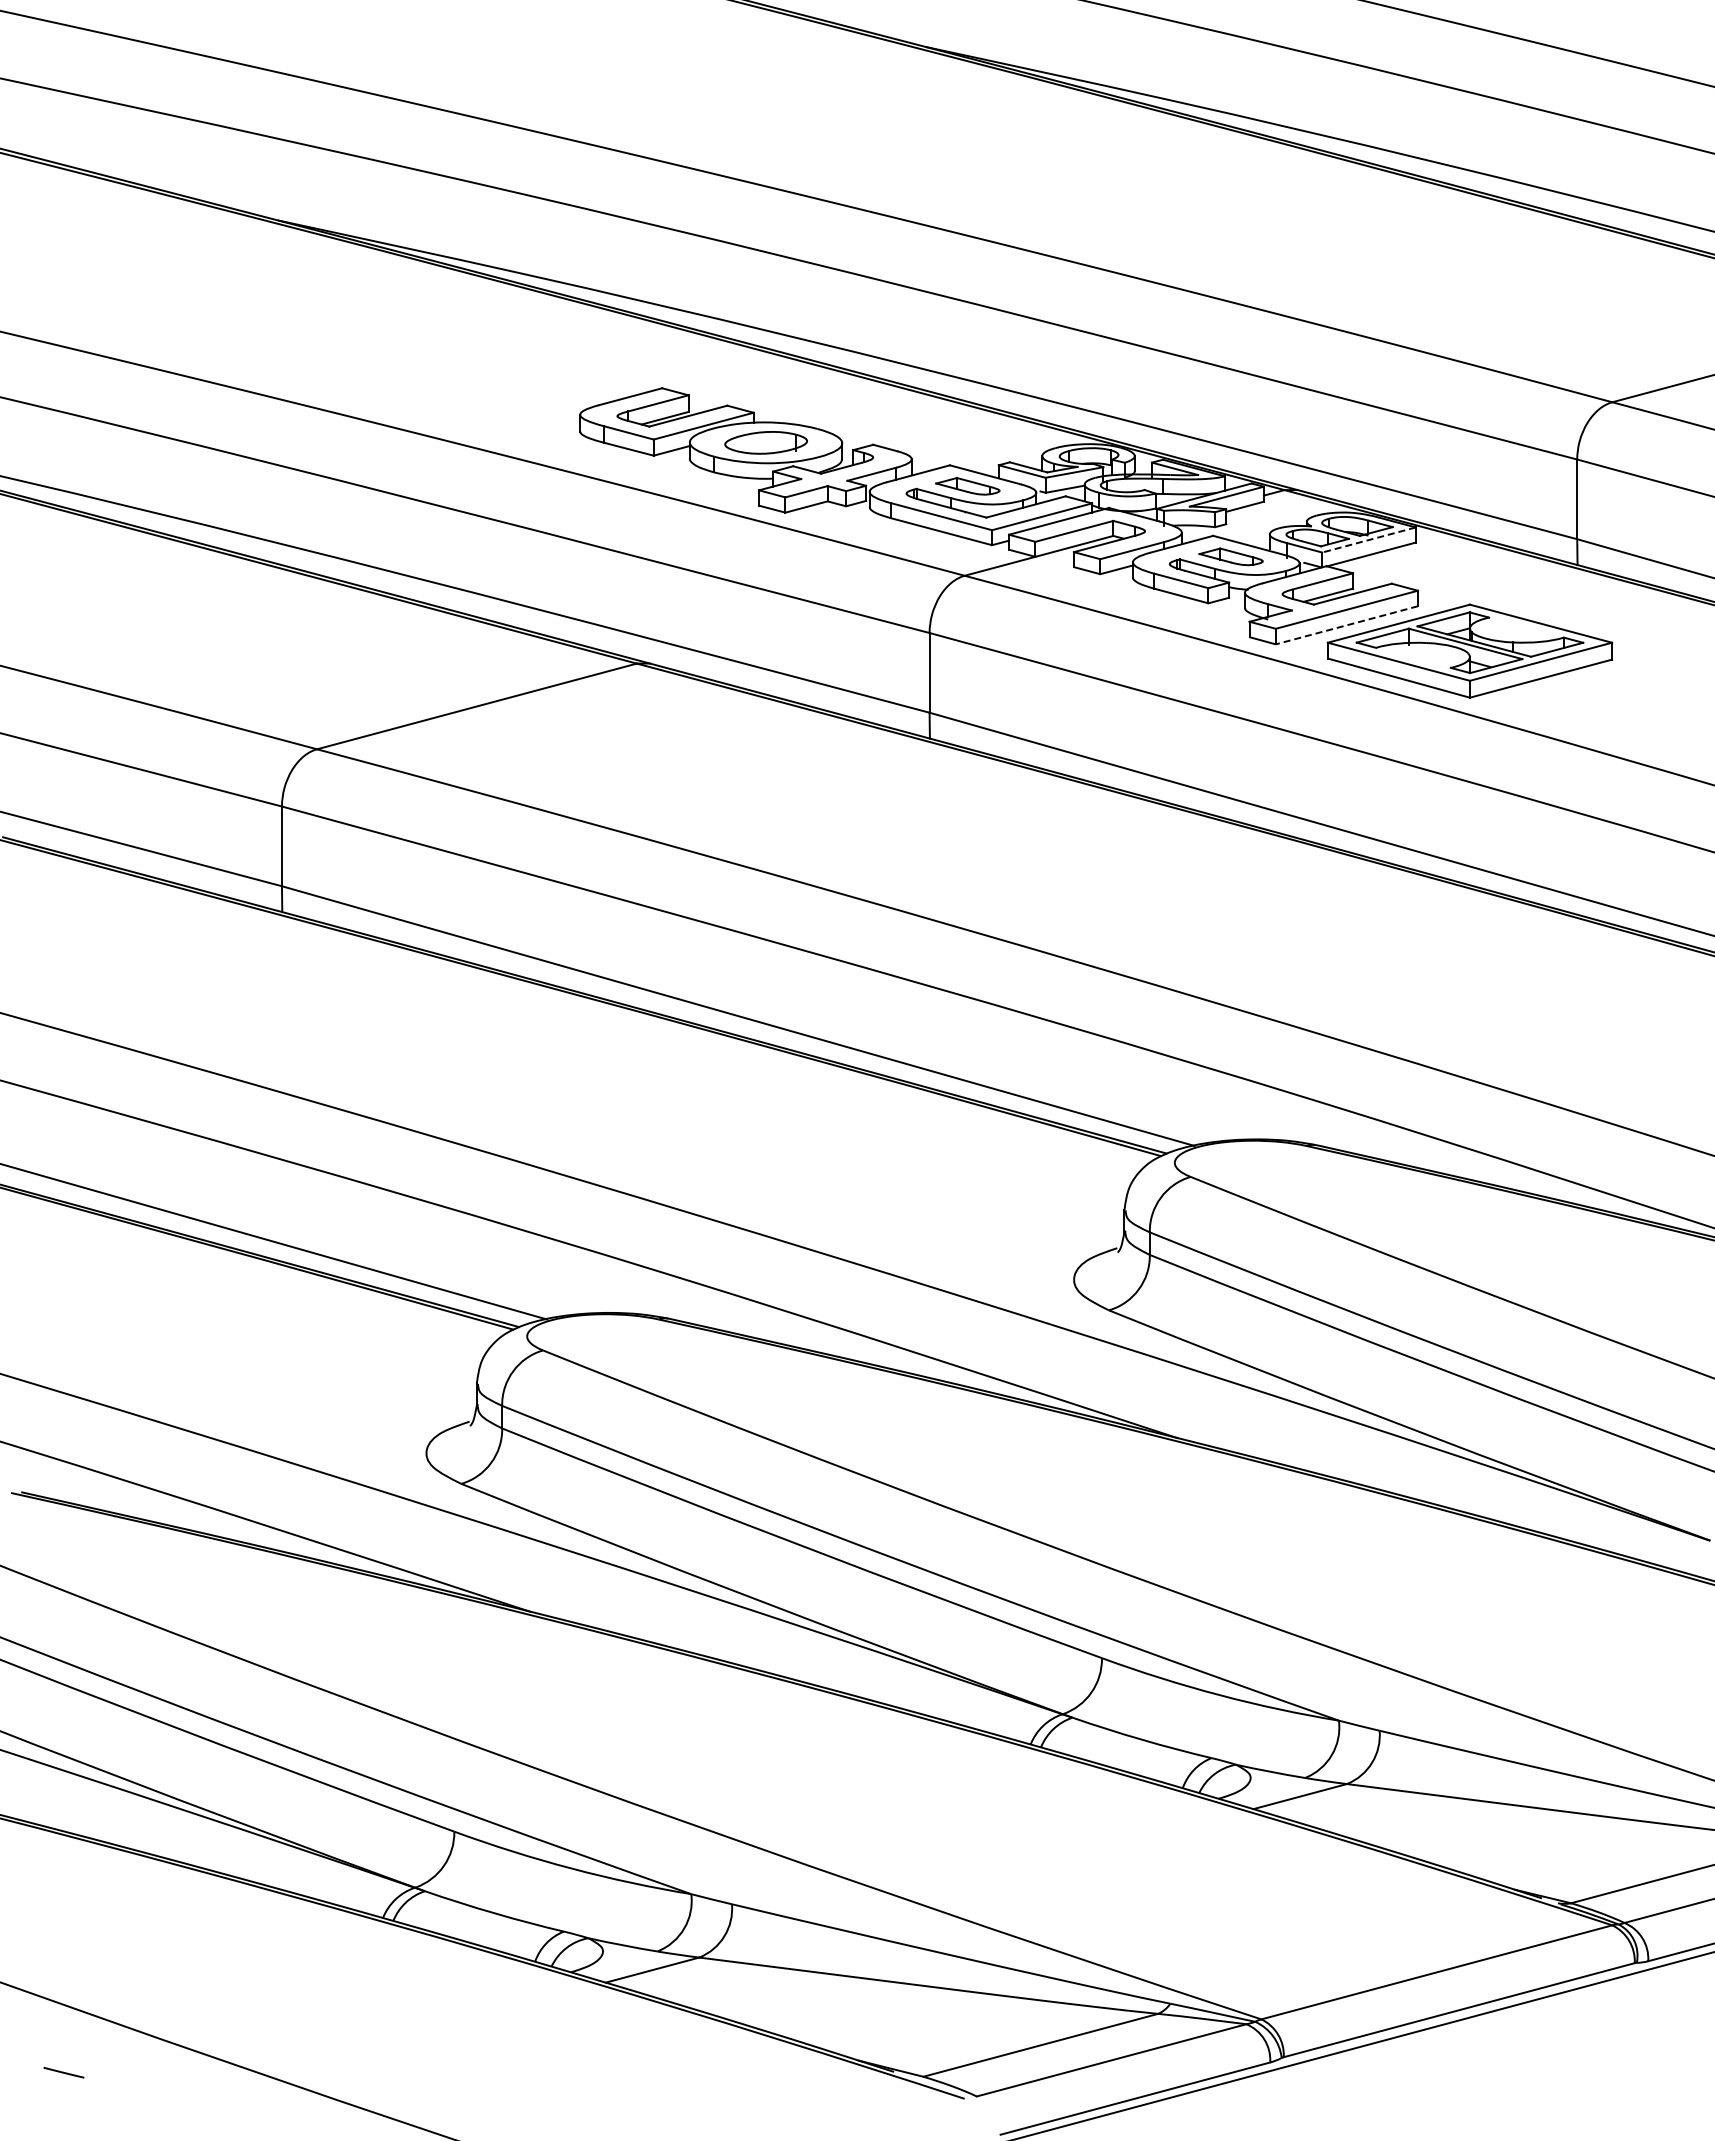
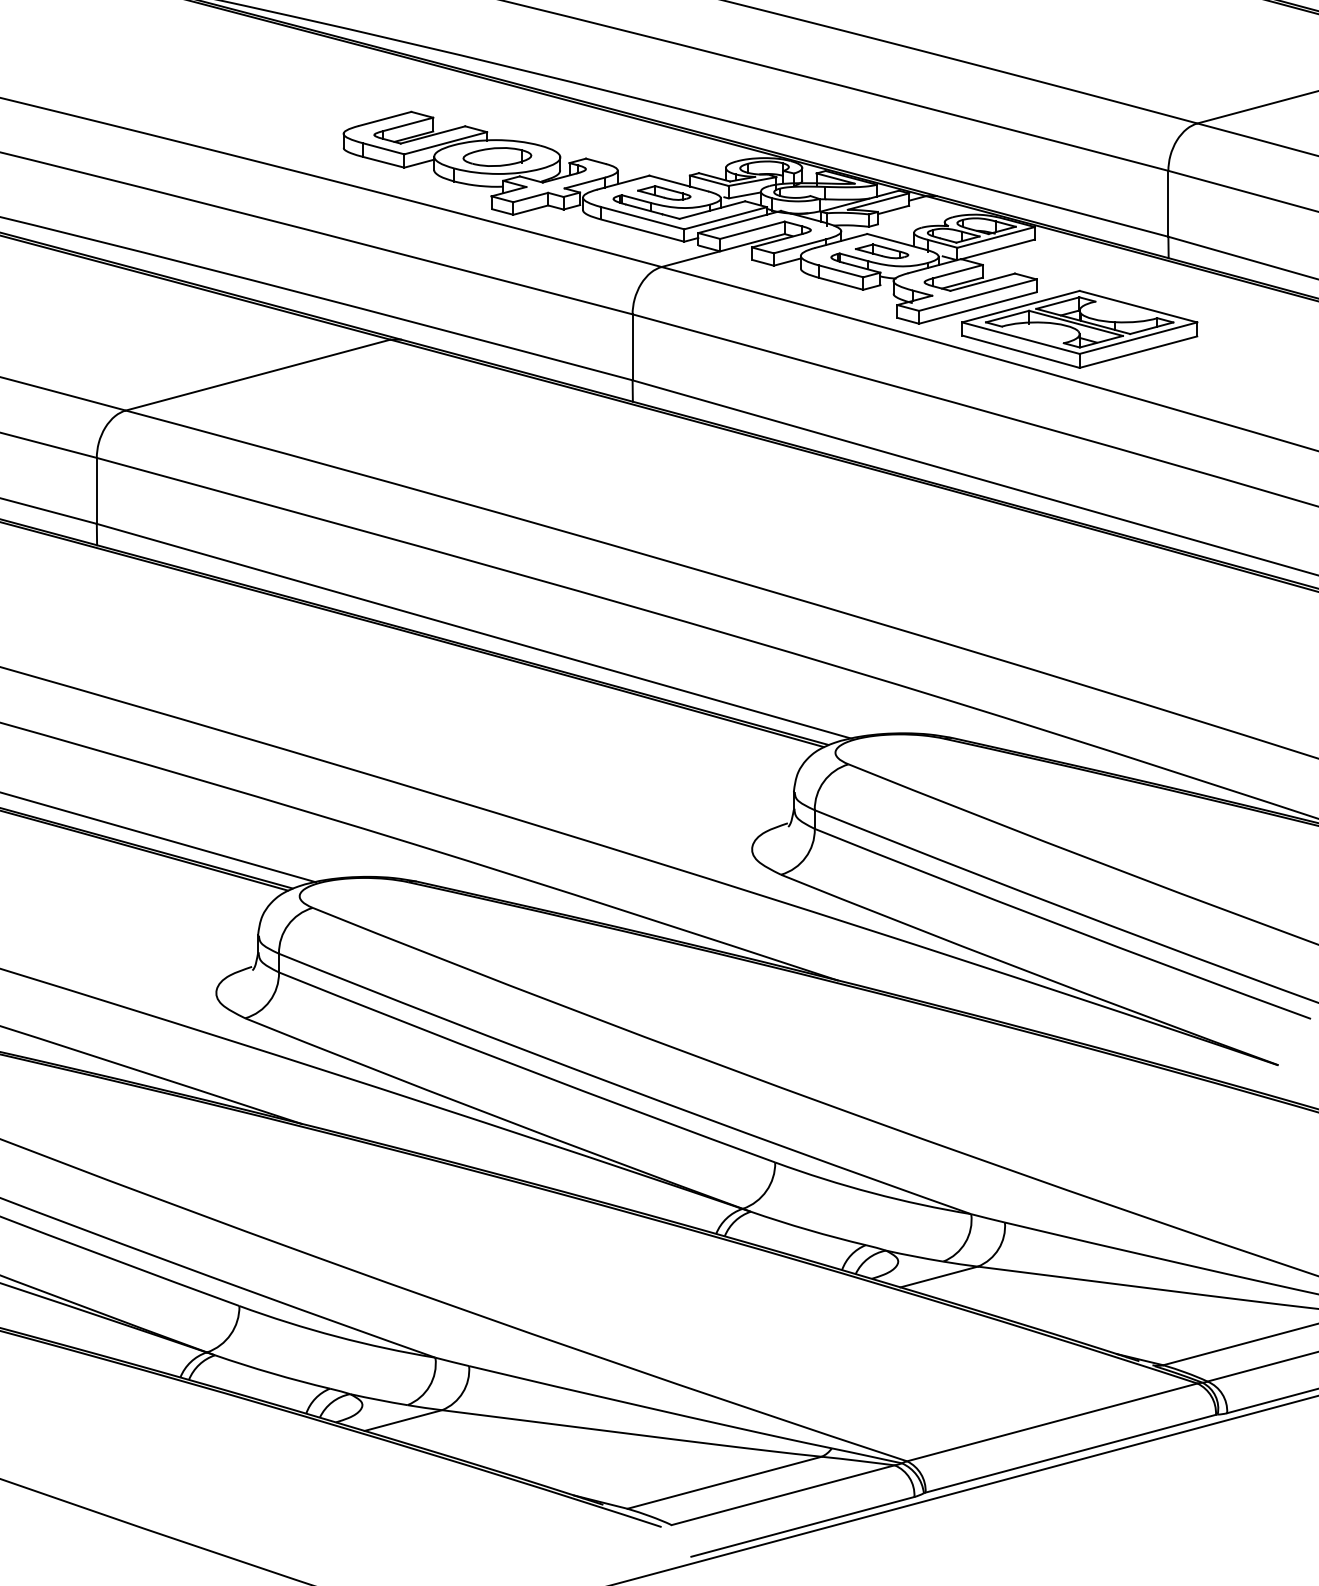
line: (1368, 540) -> (995, 237), dashed -> solid
line: (1346, 625) -> (977, 308), dashed -> solid

